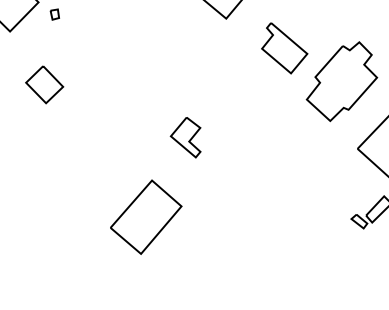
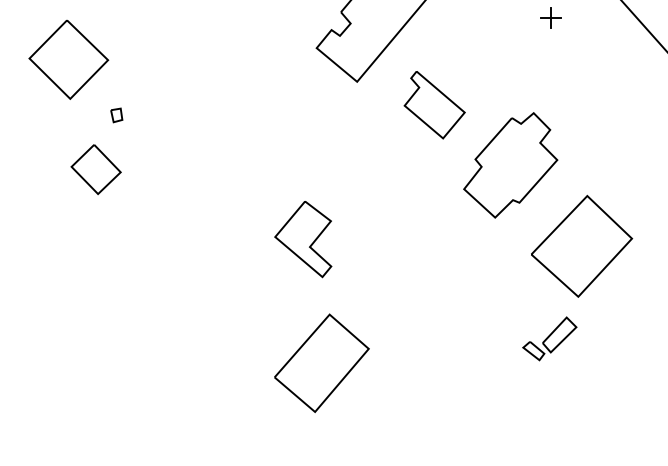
part: (54, 14) -> (116, 115), moved
part: (284, 48) -> (434, 105), moved
part: (44, 84) -> (95, 169), moved
part: (185, 137) -> (303, 239), size x1.43
part: (145, 216) -> (321, 362), moved

